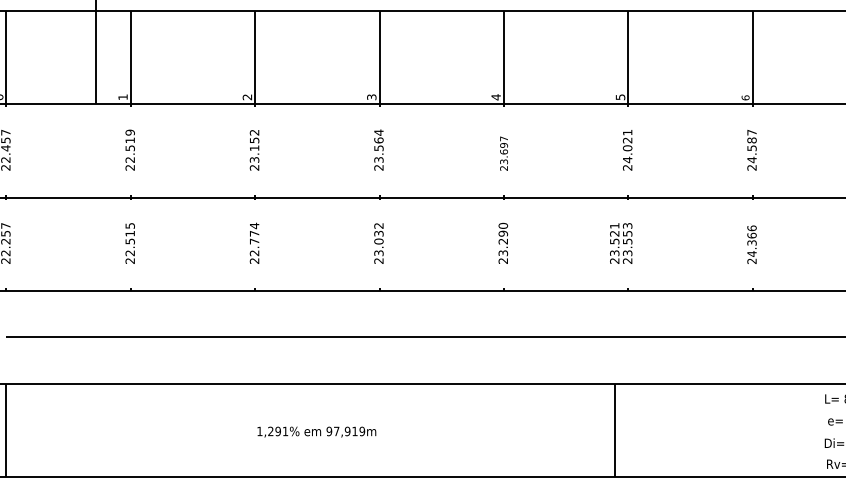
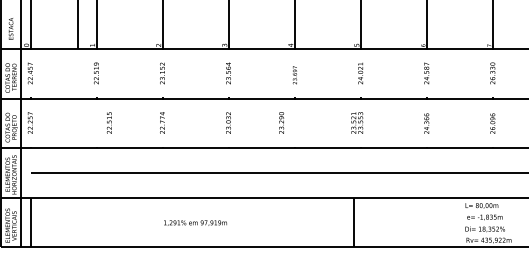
text: (128, 242) -> (108, 122), moved
text: (503, 242) -> (281, 122), moved

